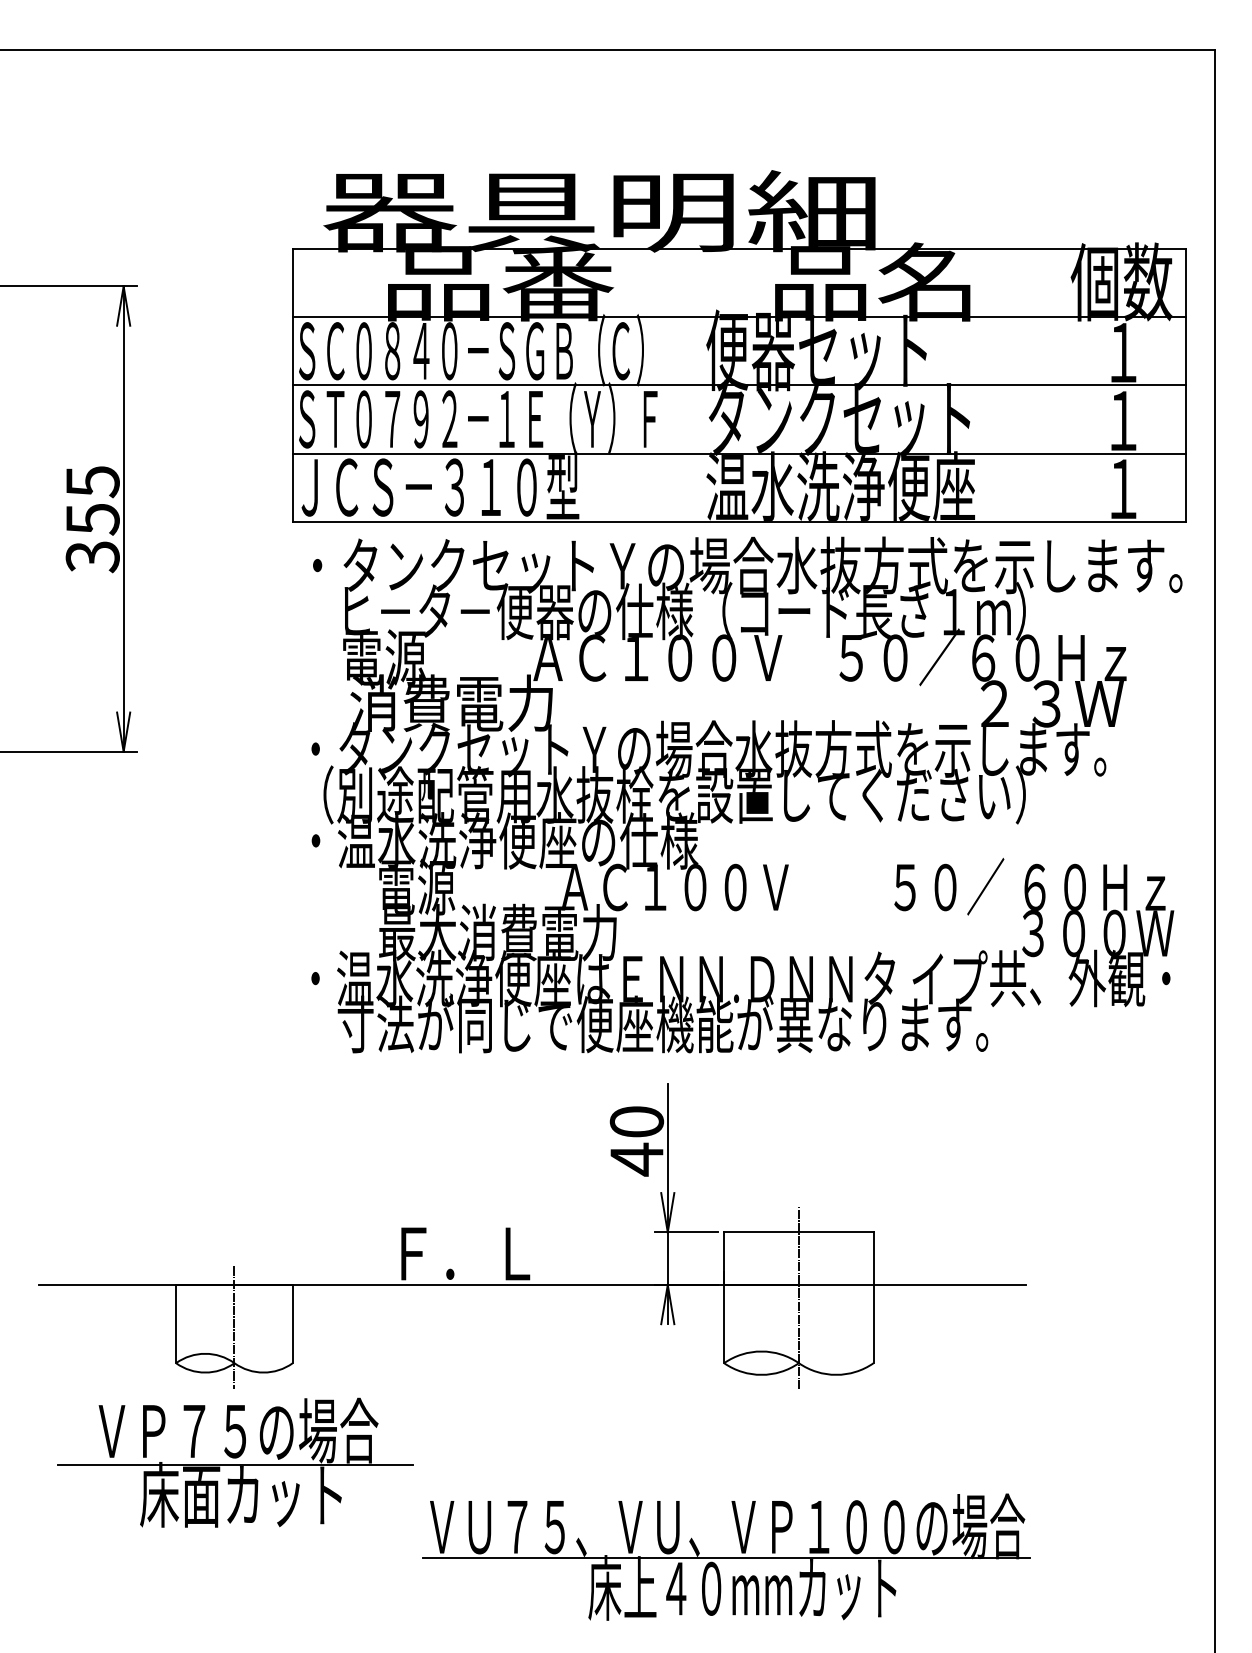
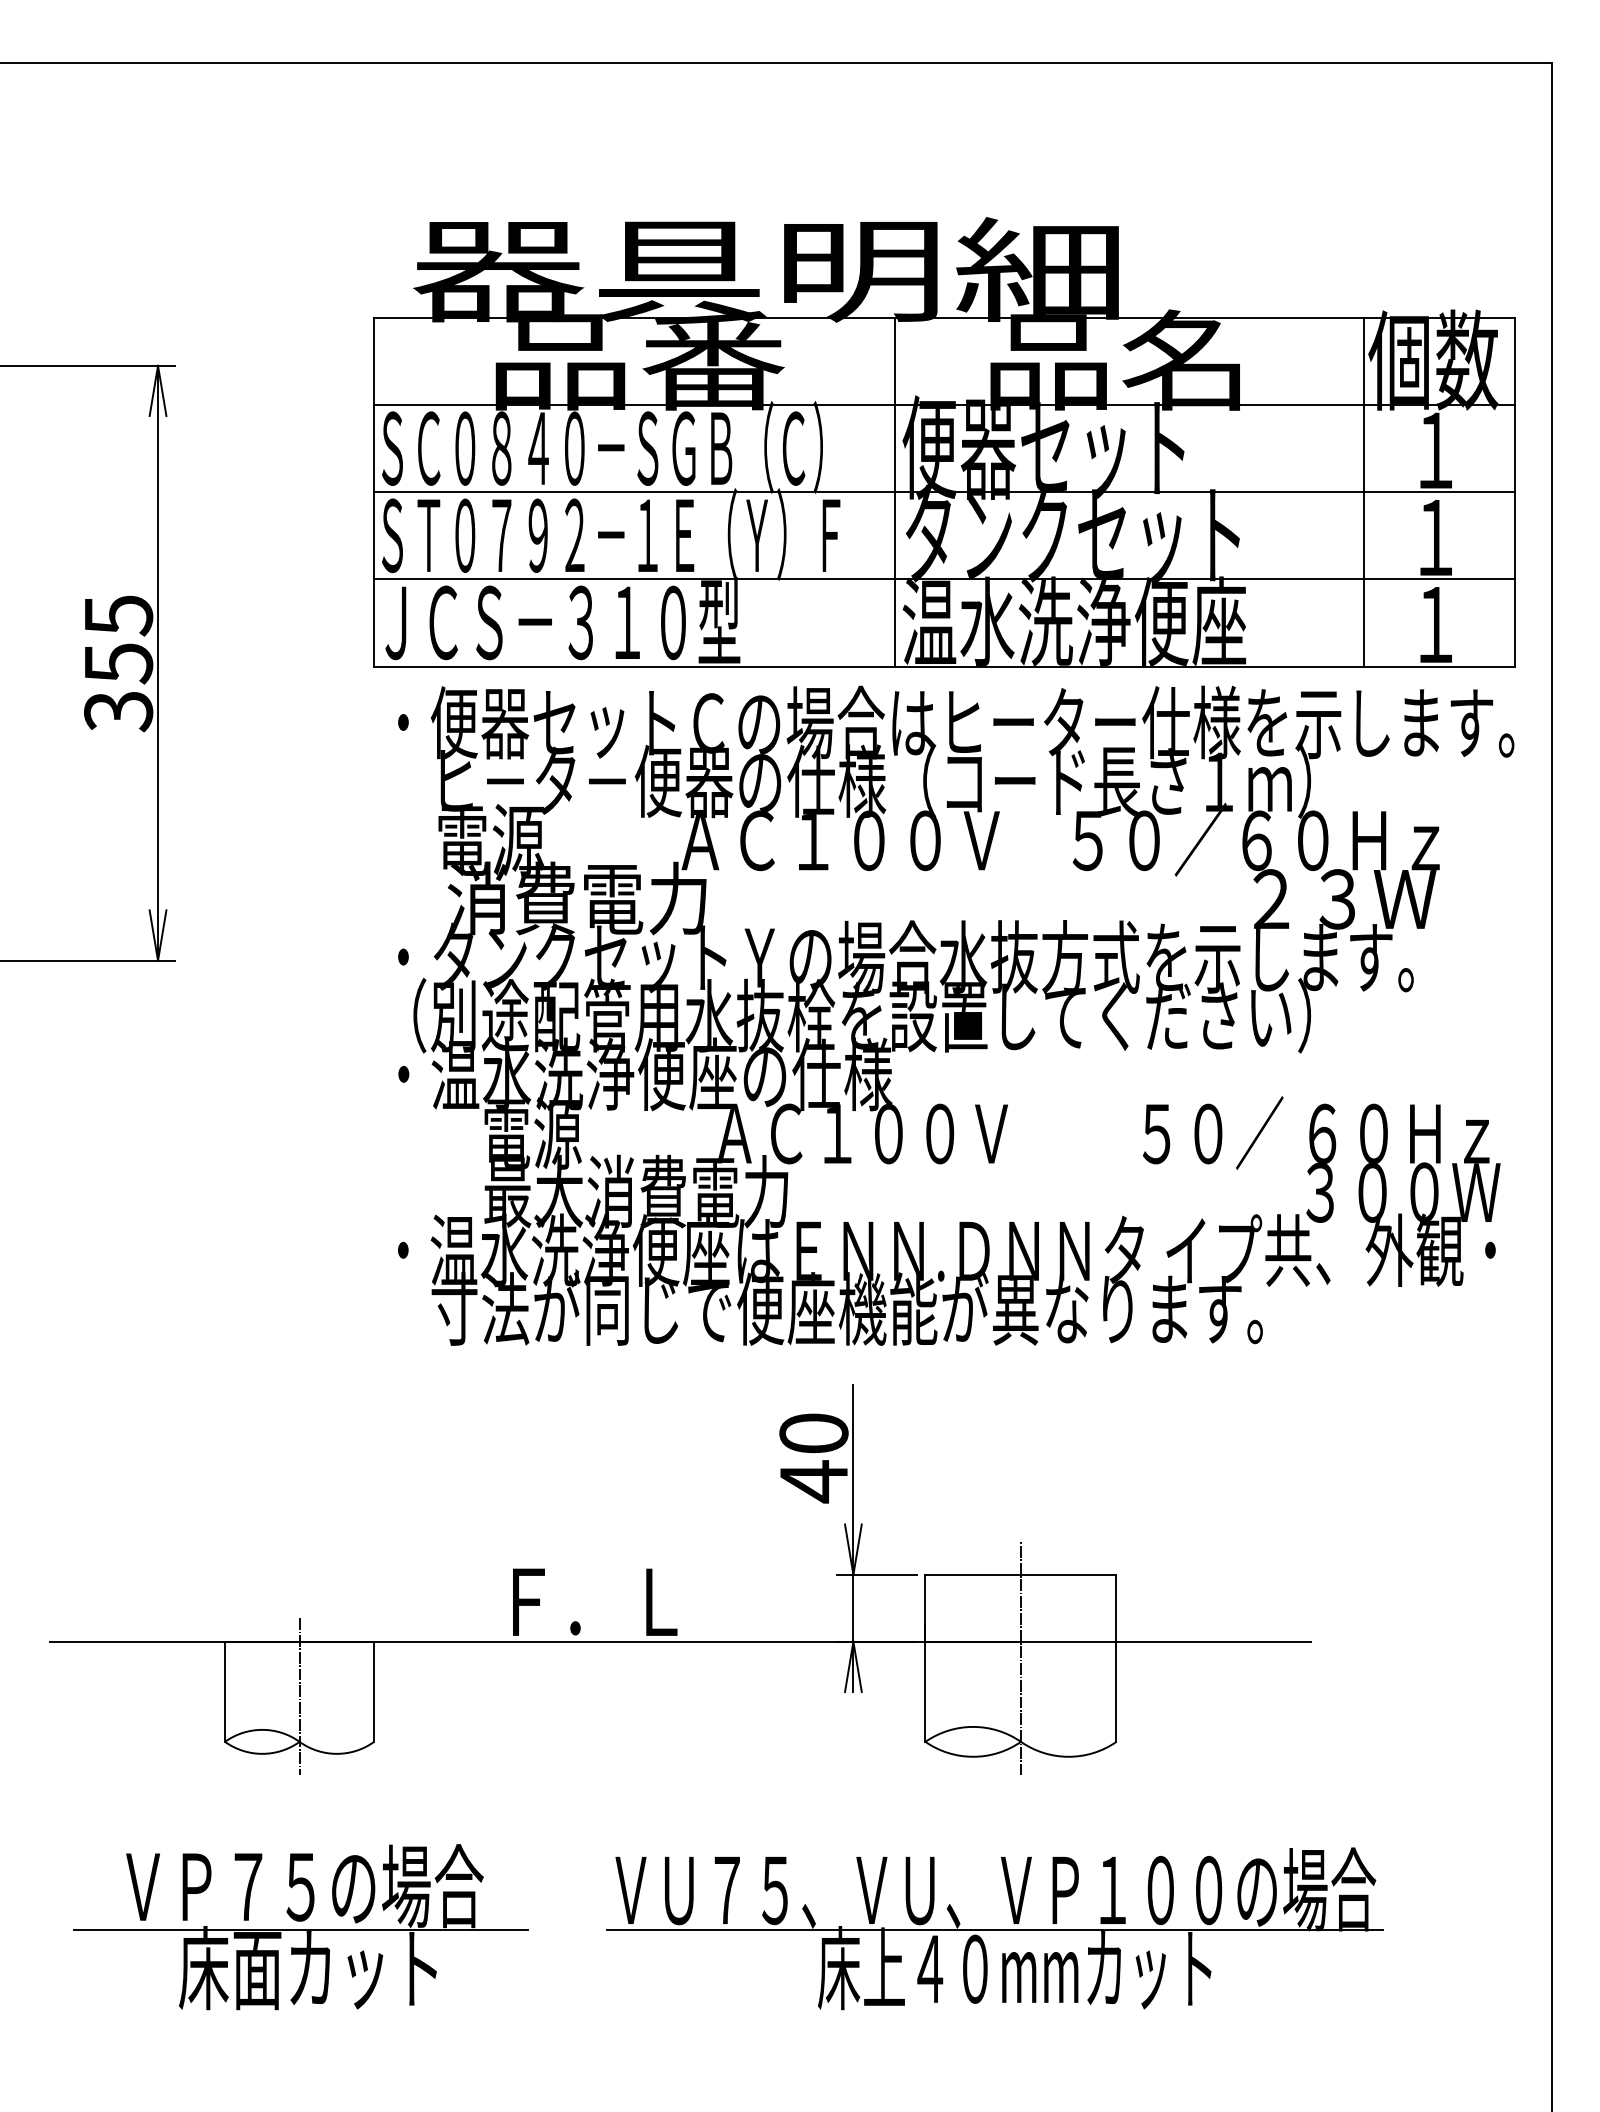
line: (700, 385) -> (895, 492), added
line: (1067, 385) -> (1364, 492), added
text: (748, 565) -> (956, 722), ・タンクセットＹの場合水抜方式を示します。 -> ・便器セットＣの場合はヒーター仕様を示します。
part: (235, 1463) -> (300, 1927), moved
part: (726, 1556) -> (994, 1928), moved

